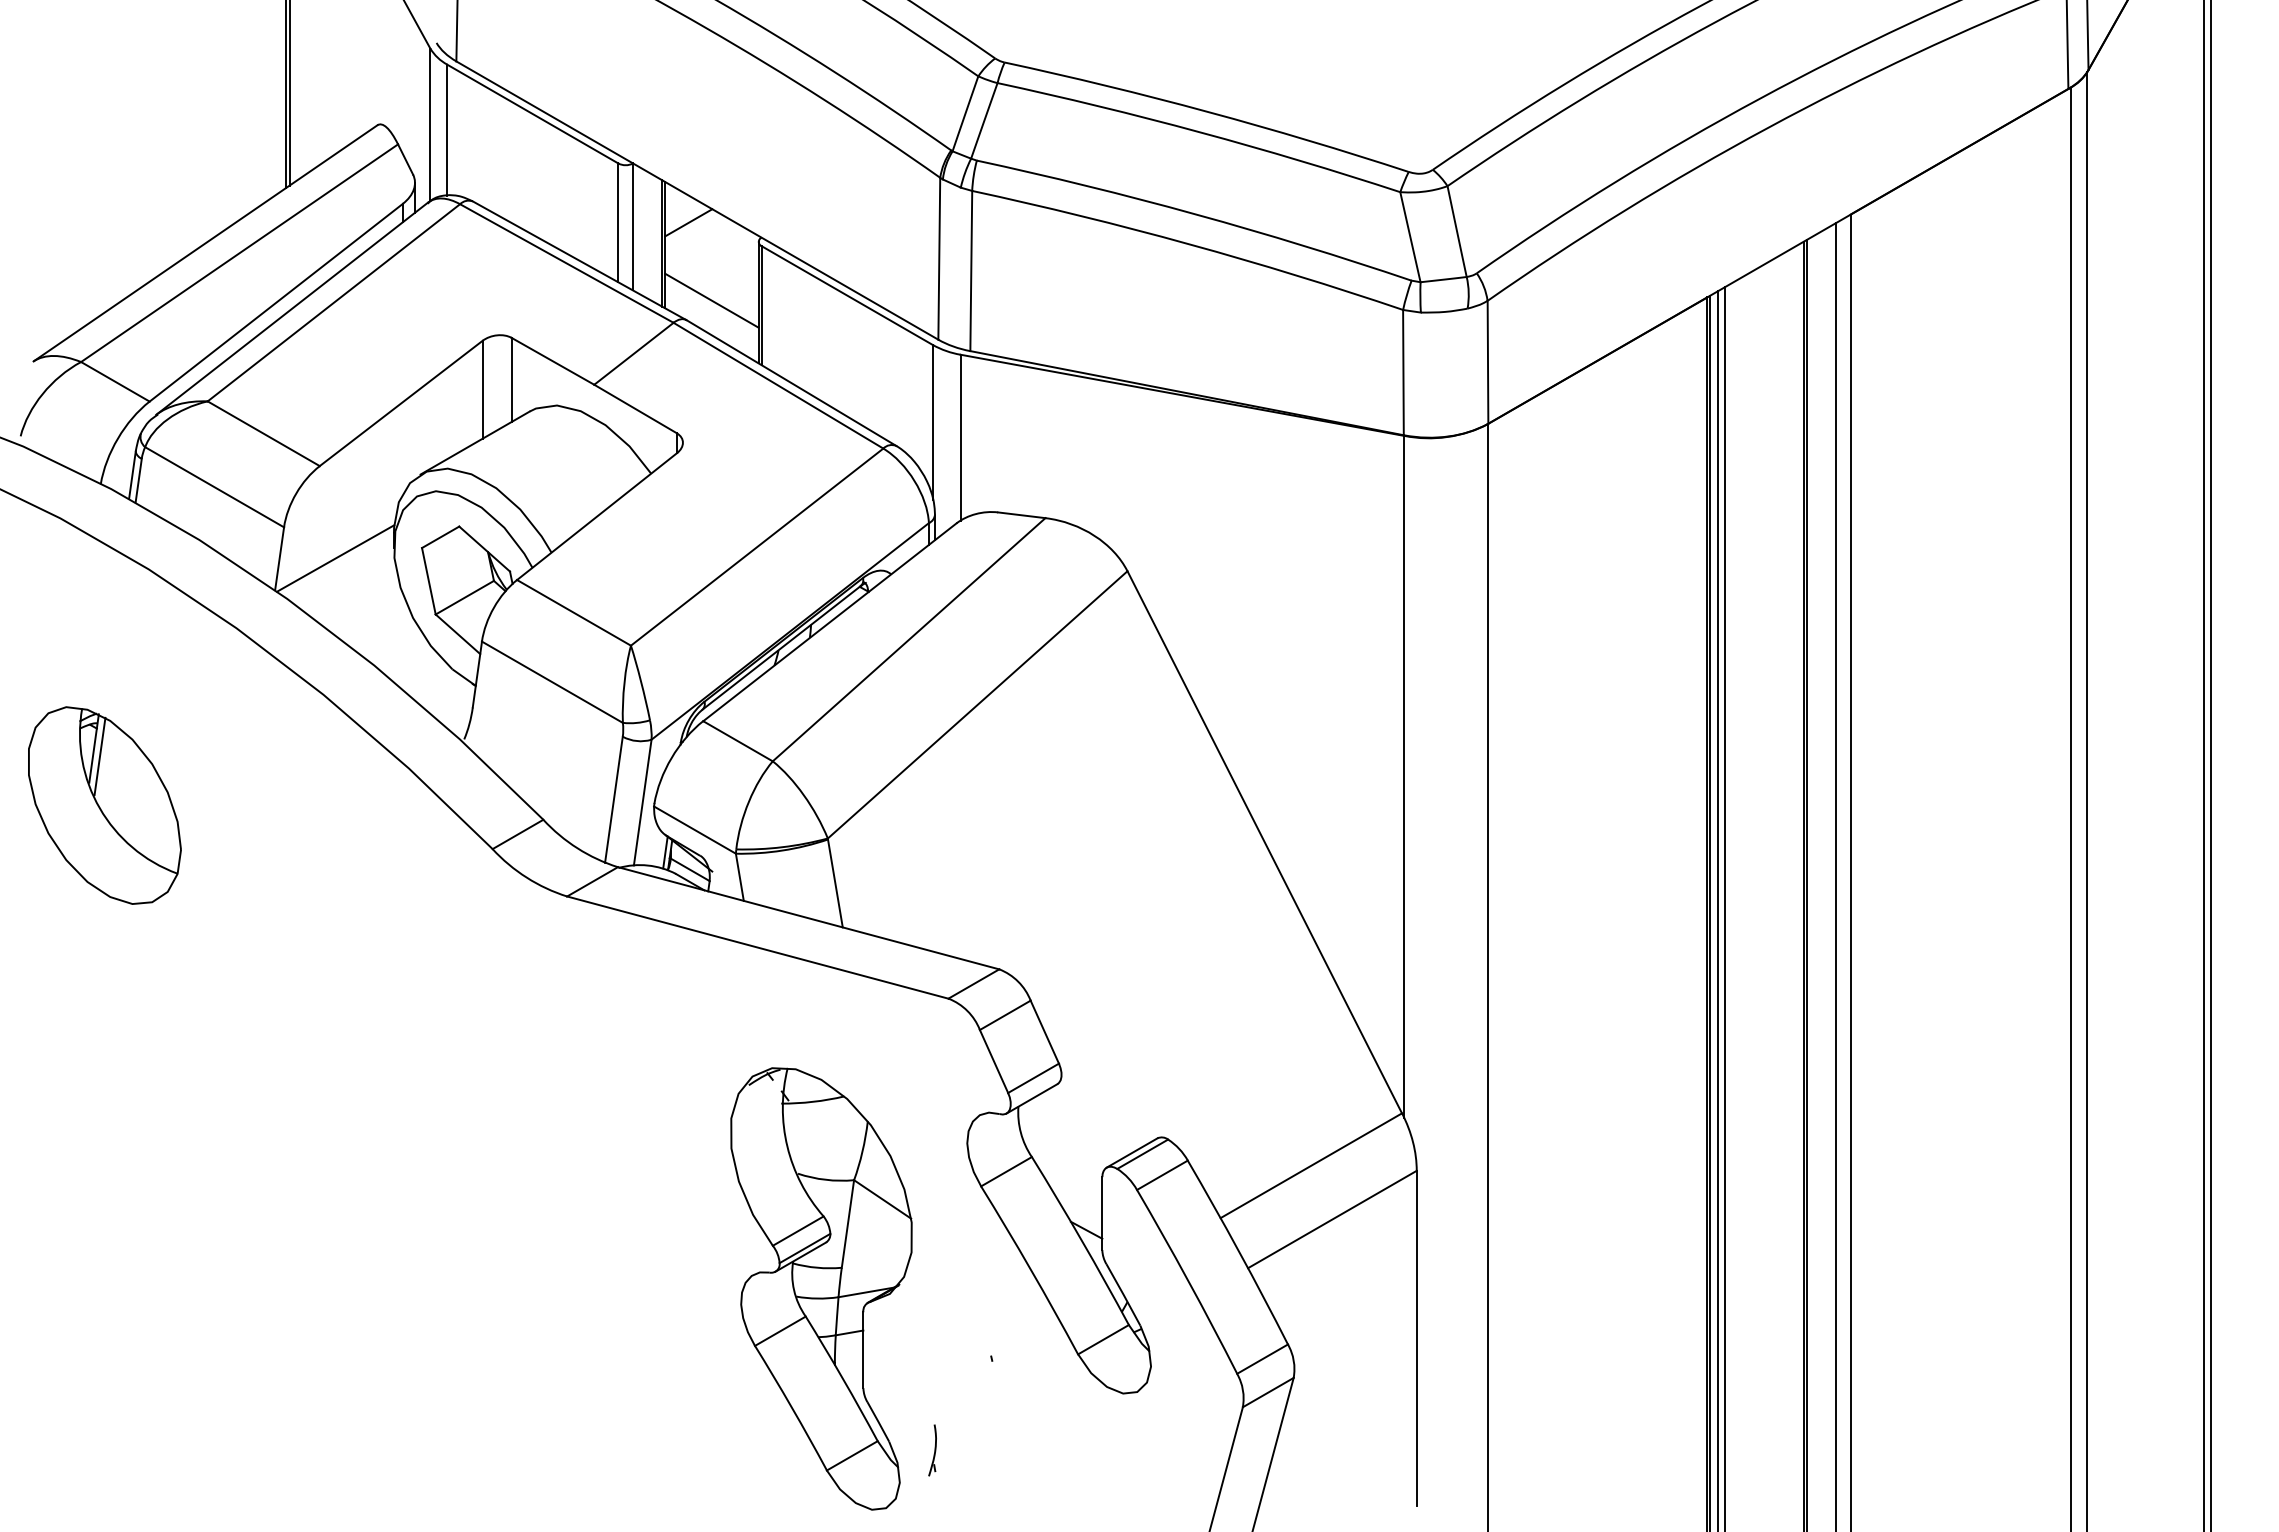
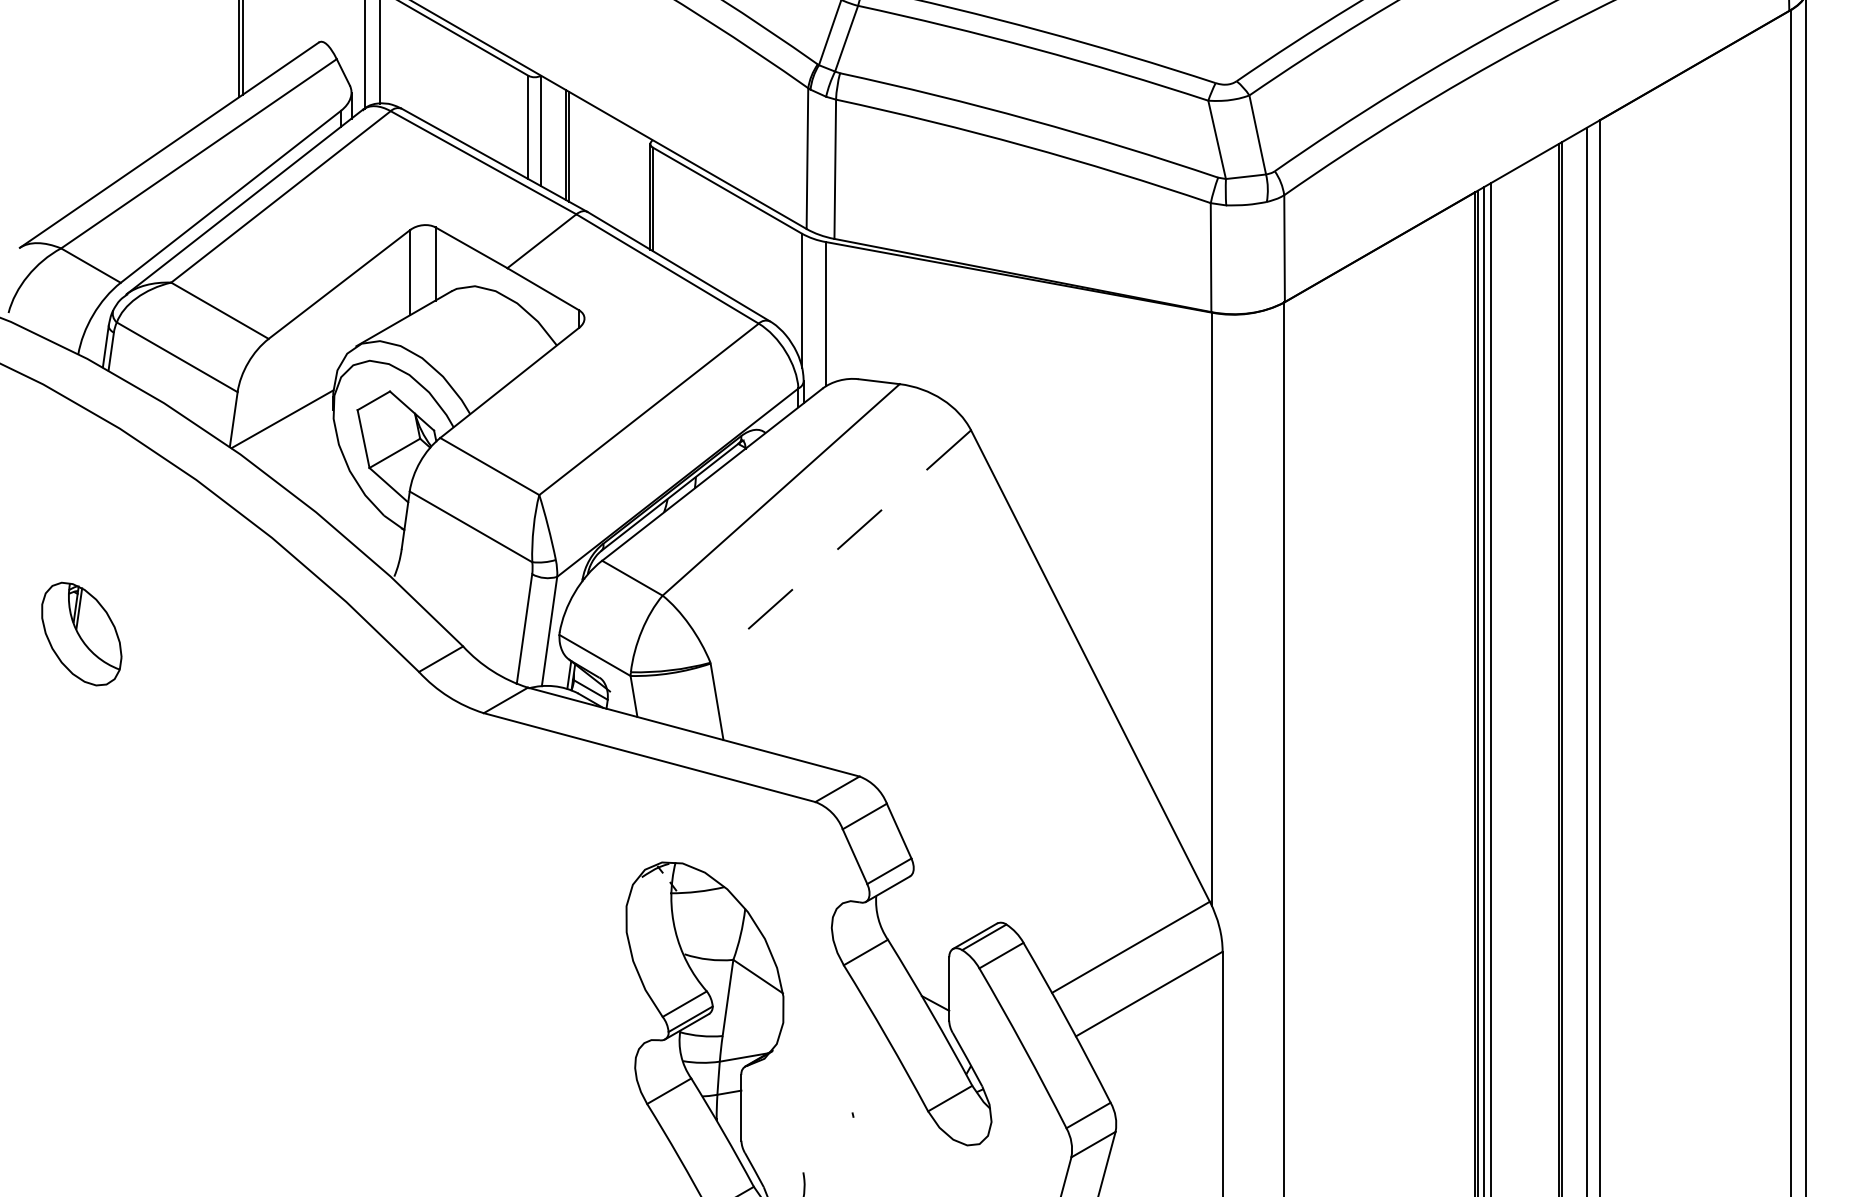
line: (688, 222) -> (589, 127), removed
line: (711, 300) -> (609, 194), removed
line: (977, 704) -> (840, 546), solid -> dashed
part: (104, 805) -> (81, 634), size x0.6

